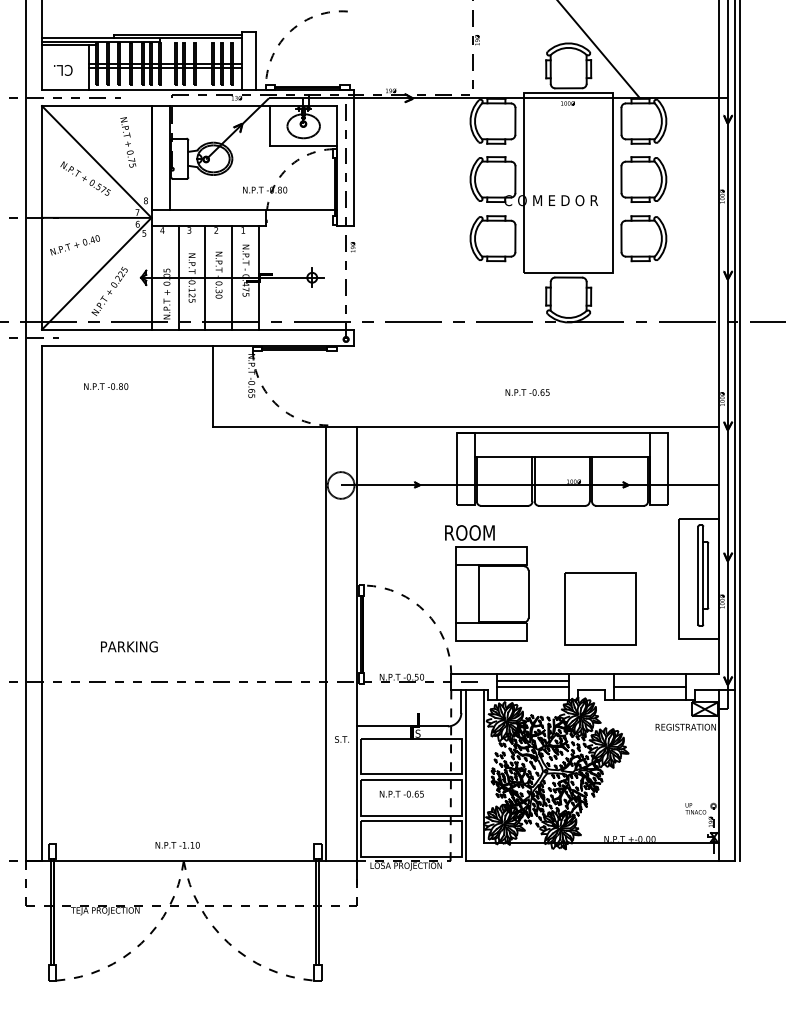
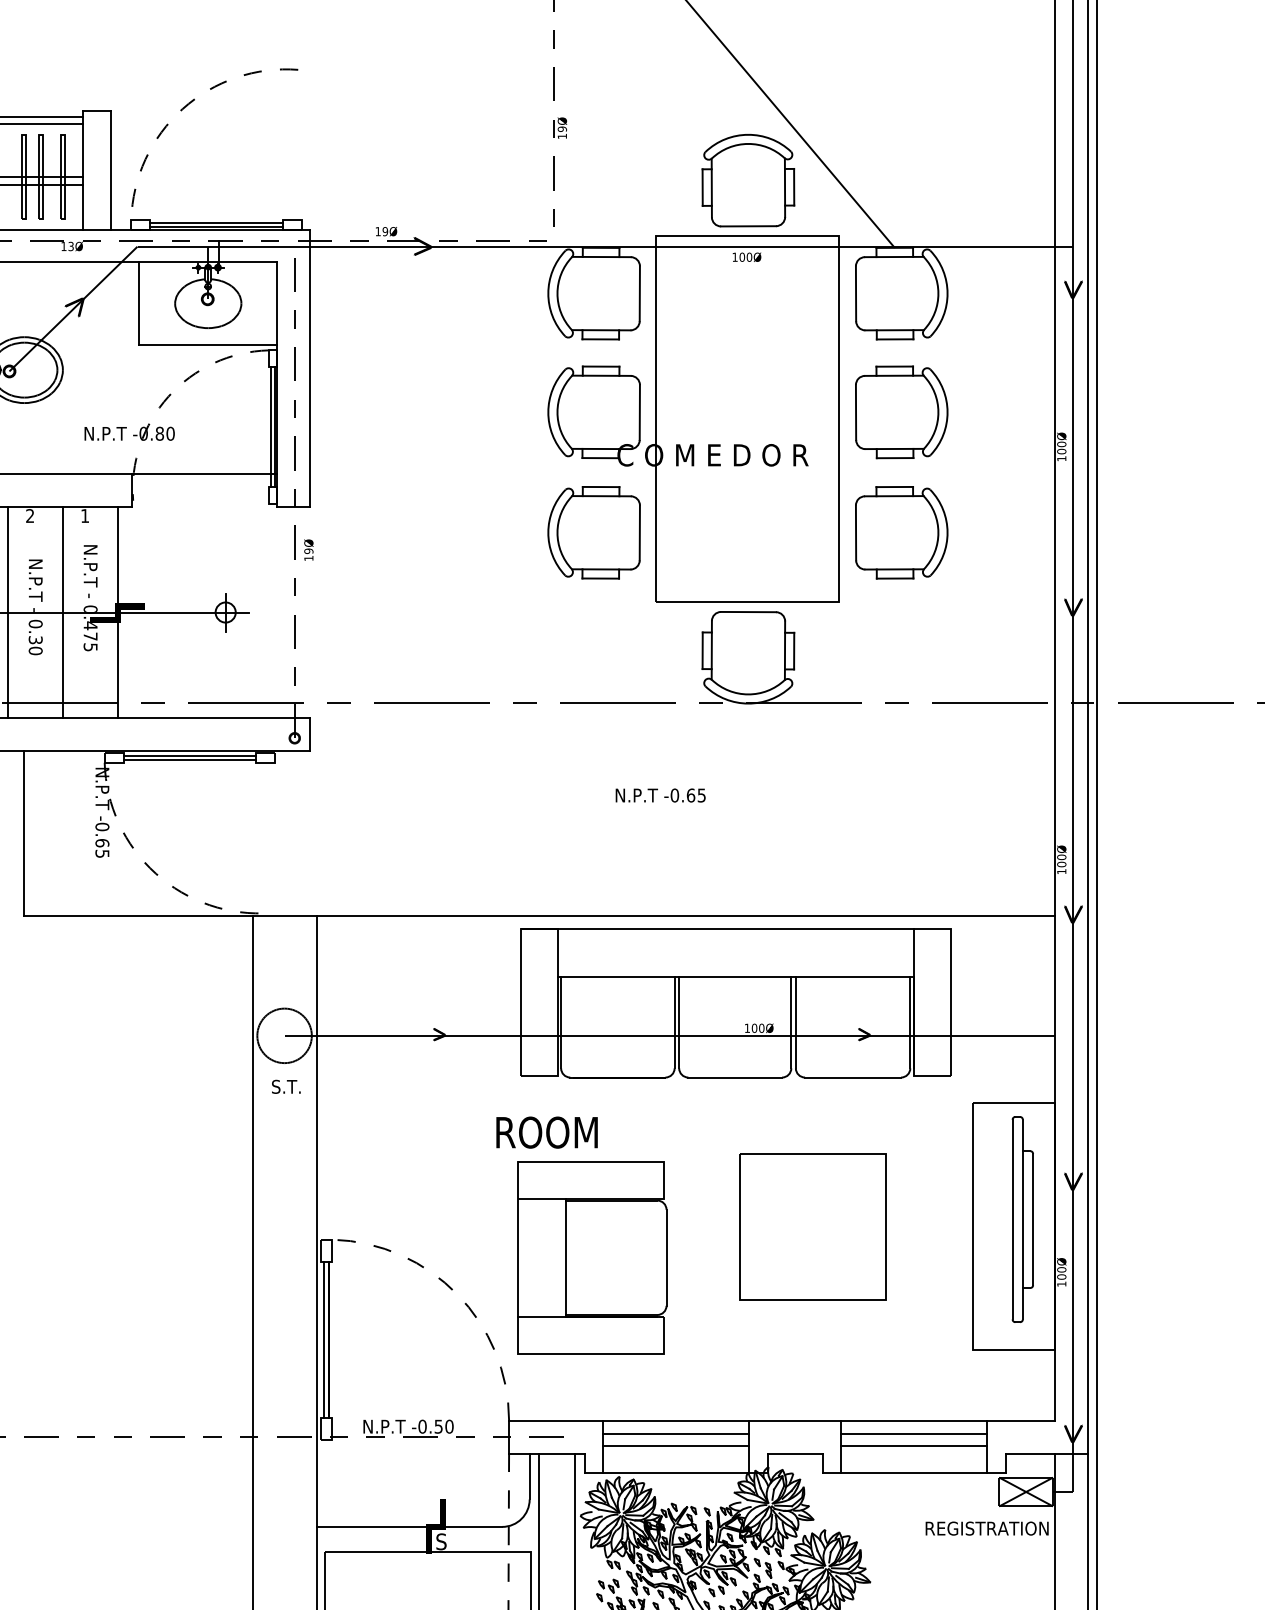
text: (527, 392) -> (660, 795), moved
part: (600, 608) -> (813, 1225), moved
line: (649, 680) -> (913, 1433), added
text: (341, 739) -> (285, 1086), moved

